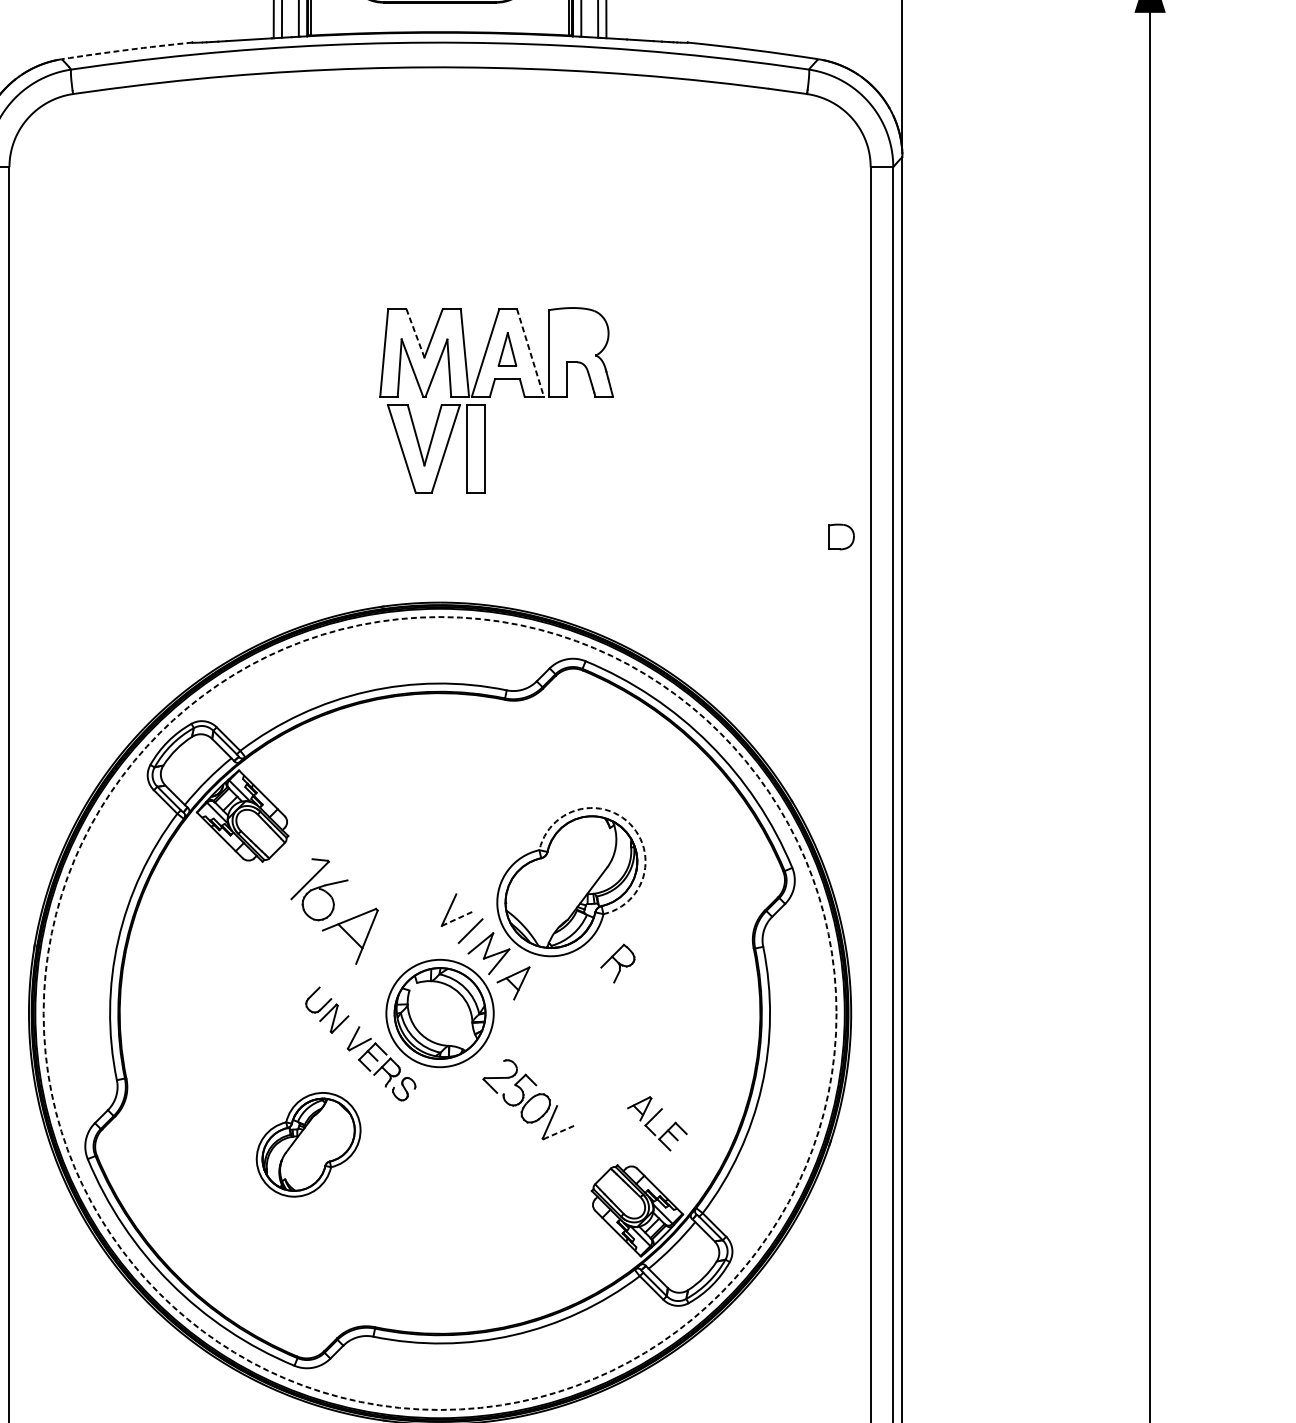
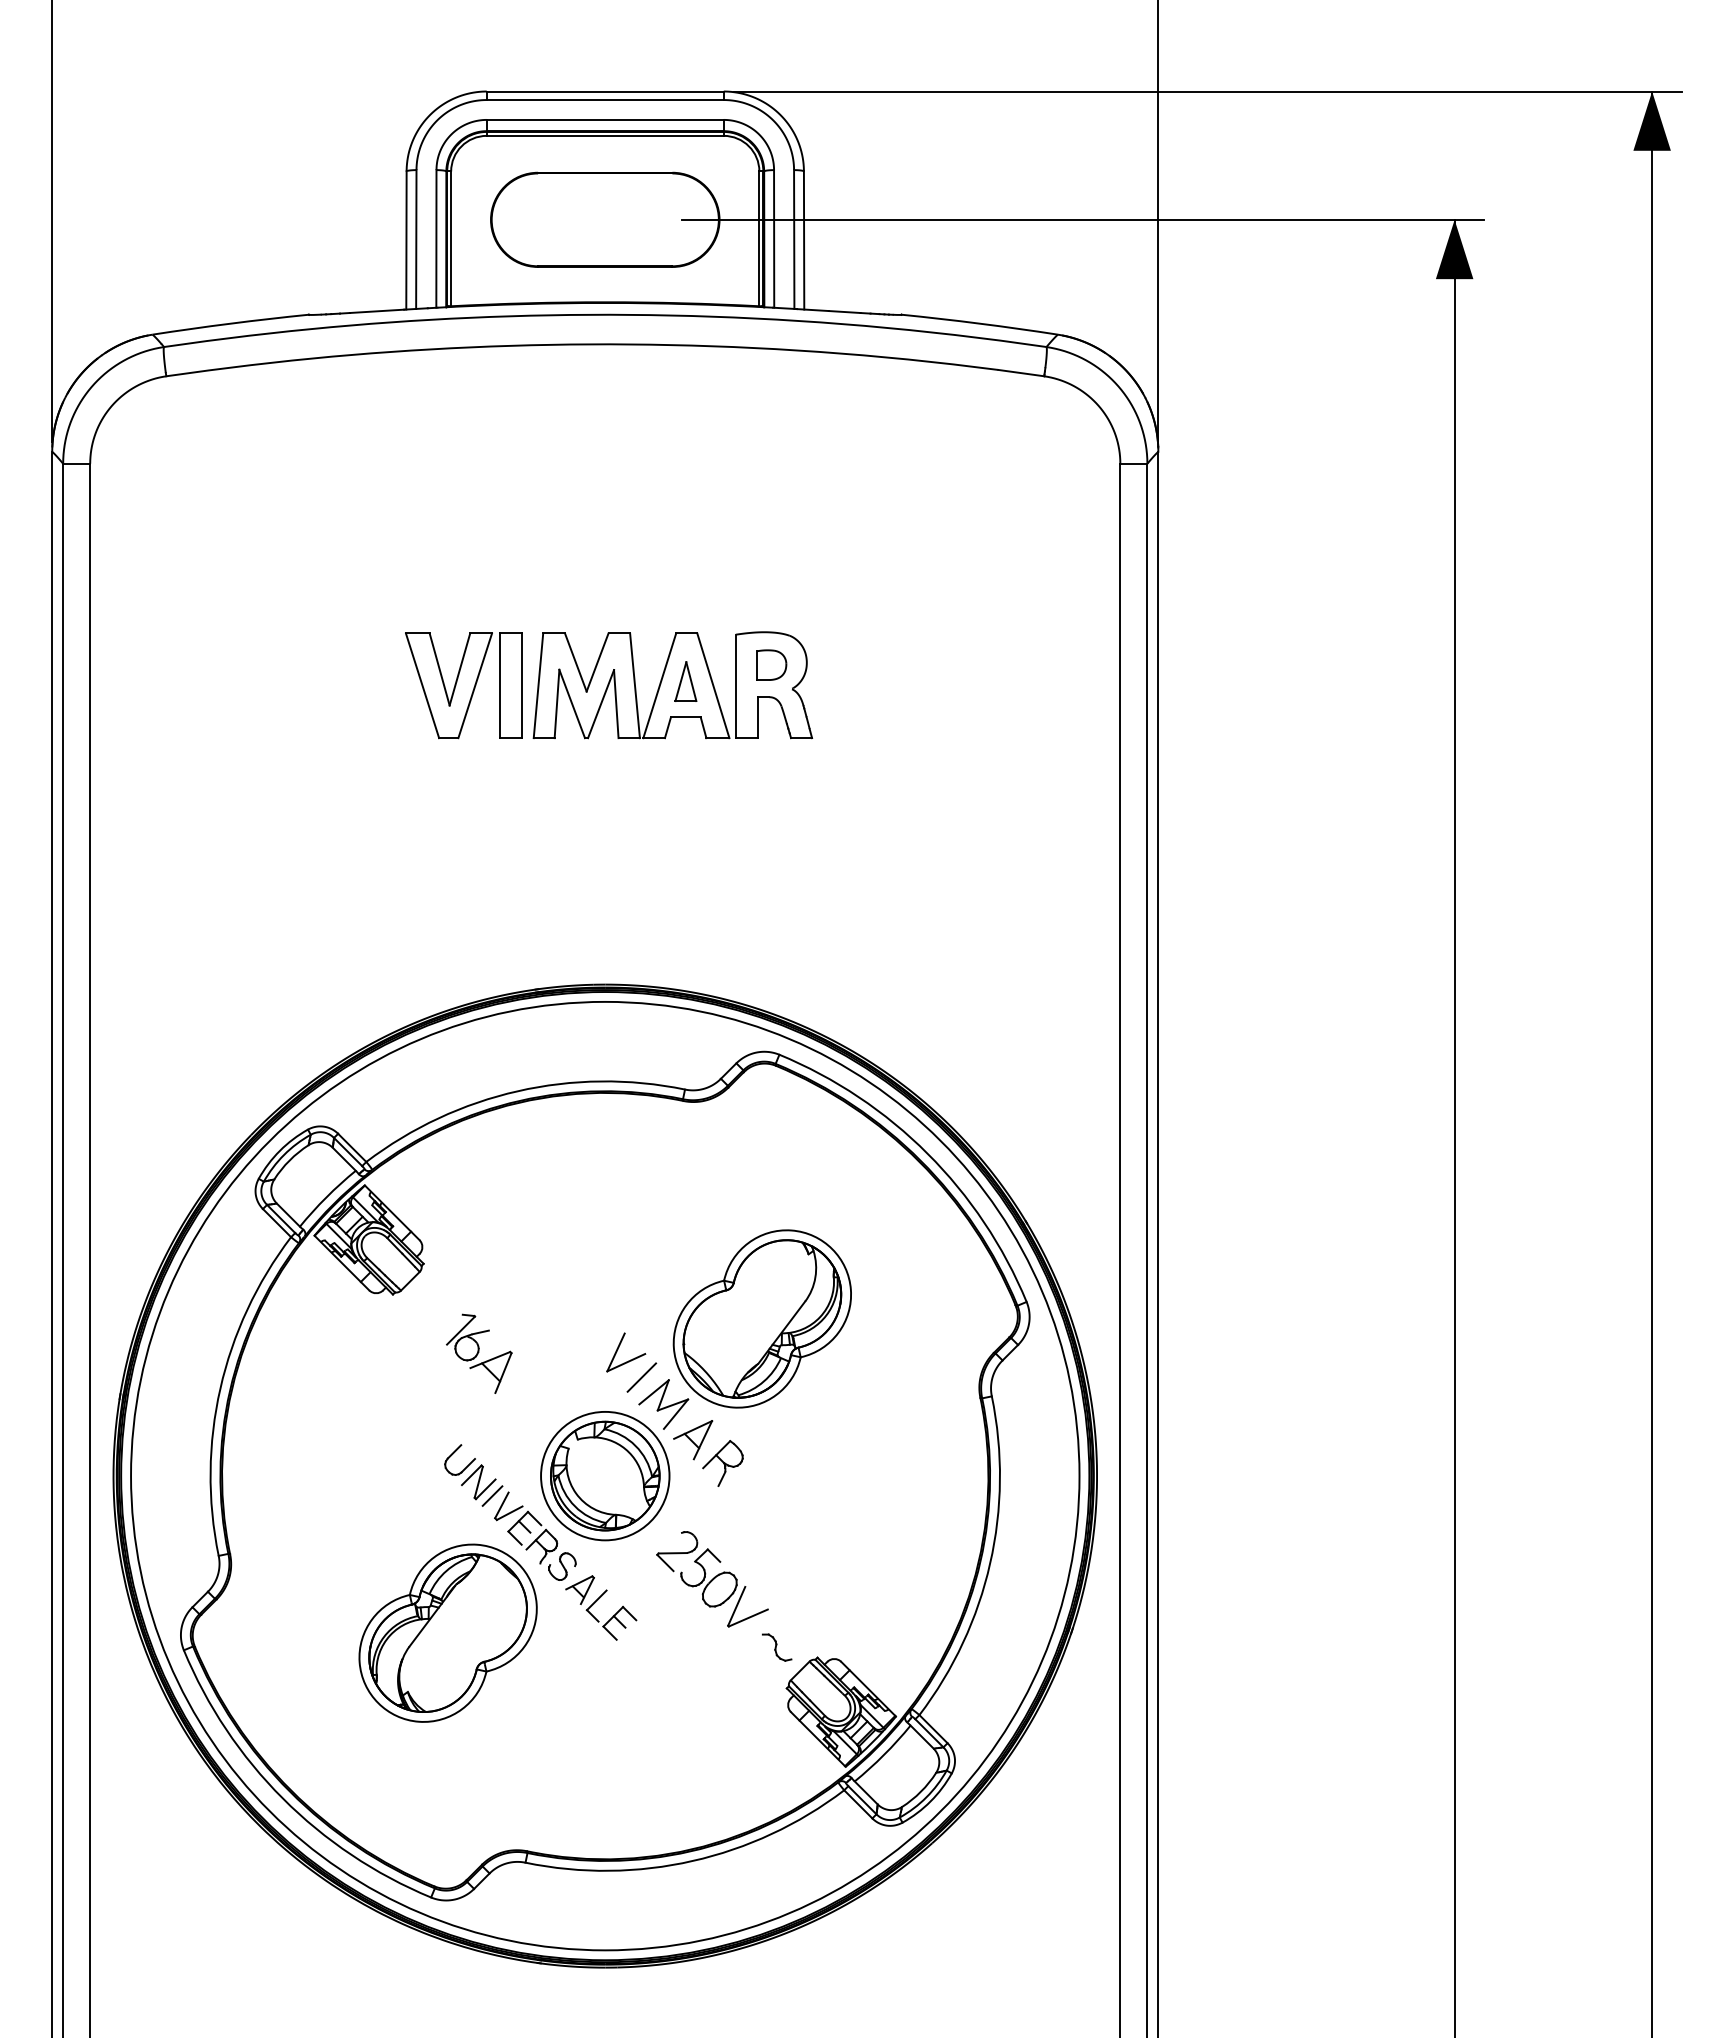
arc: (126, 49) -> (230, 323), dashed -> solid
line: (416, 333) -> (576, 662), dashed -> solid
line: (530, 352) -> (713, 685), dashed -> solid
part: (436, 448) -> (463, 685), moved
part: (841, 536) -> (771, 664), moved
arc: (630, 824) -> (832, 1249), dashed -> solid
part: (334, 911) -> (479, 1353), size x0.62
line: (457, 918) -> (626, 1362), dashed -> solid
part: (617, 963) -> (722, 1463), moved
circle: (440, 1012) -> (605, 1475), dashed -> solid
line: (345, 1029) -> (492, 1495), added
part: (653, 1119) -> (596, 1602), moved
line: (559, 1131) -> (748, 1617), dashed -> solid
part: (308, 1144) -> (447, 1632), size x1.43
part: (584, 1156) -> (777, 1647), added

